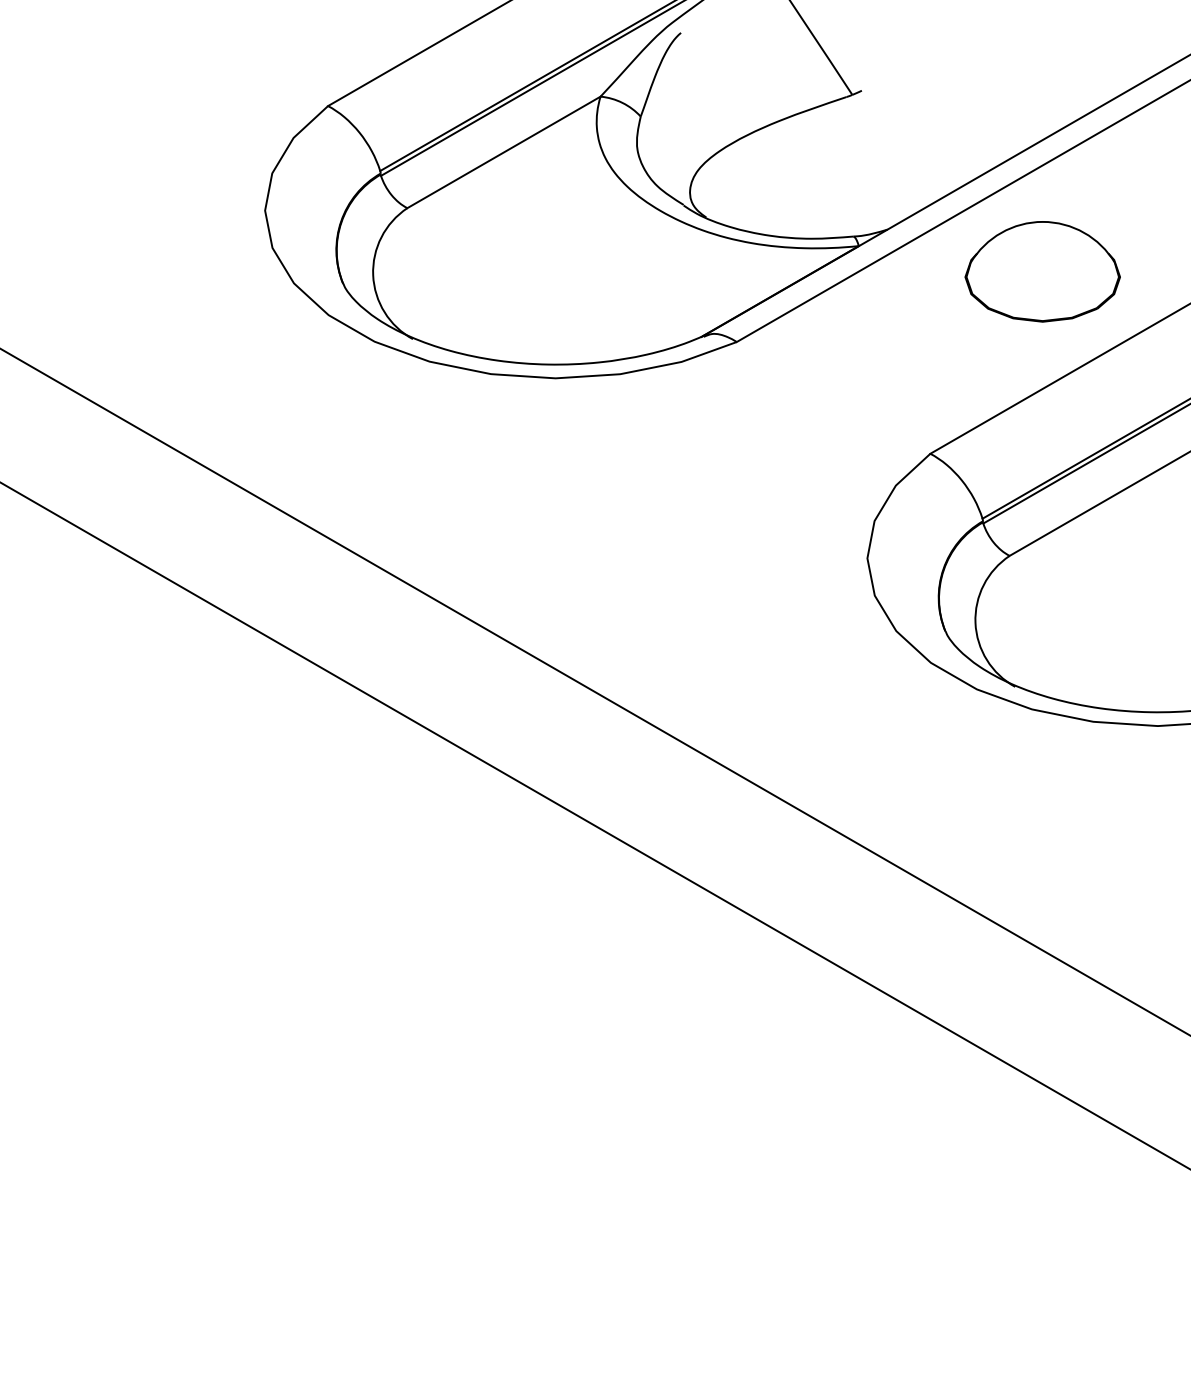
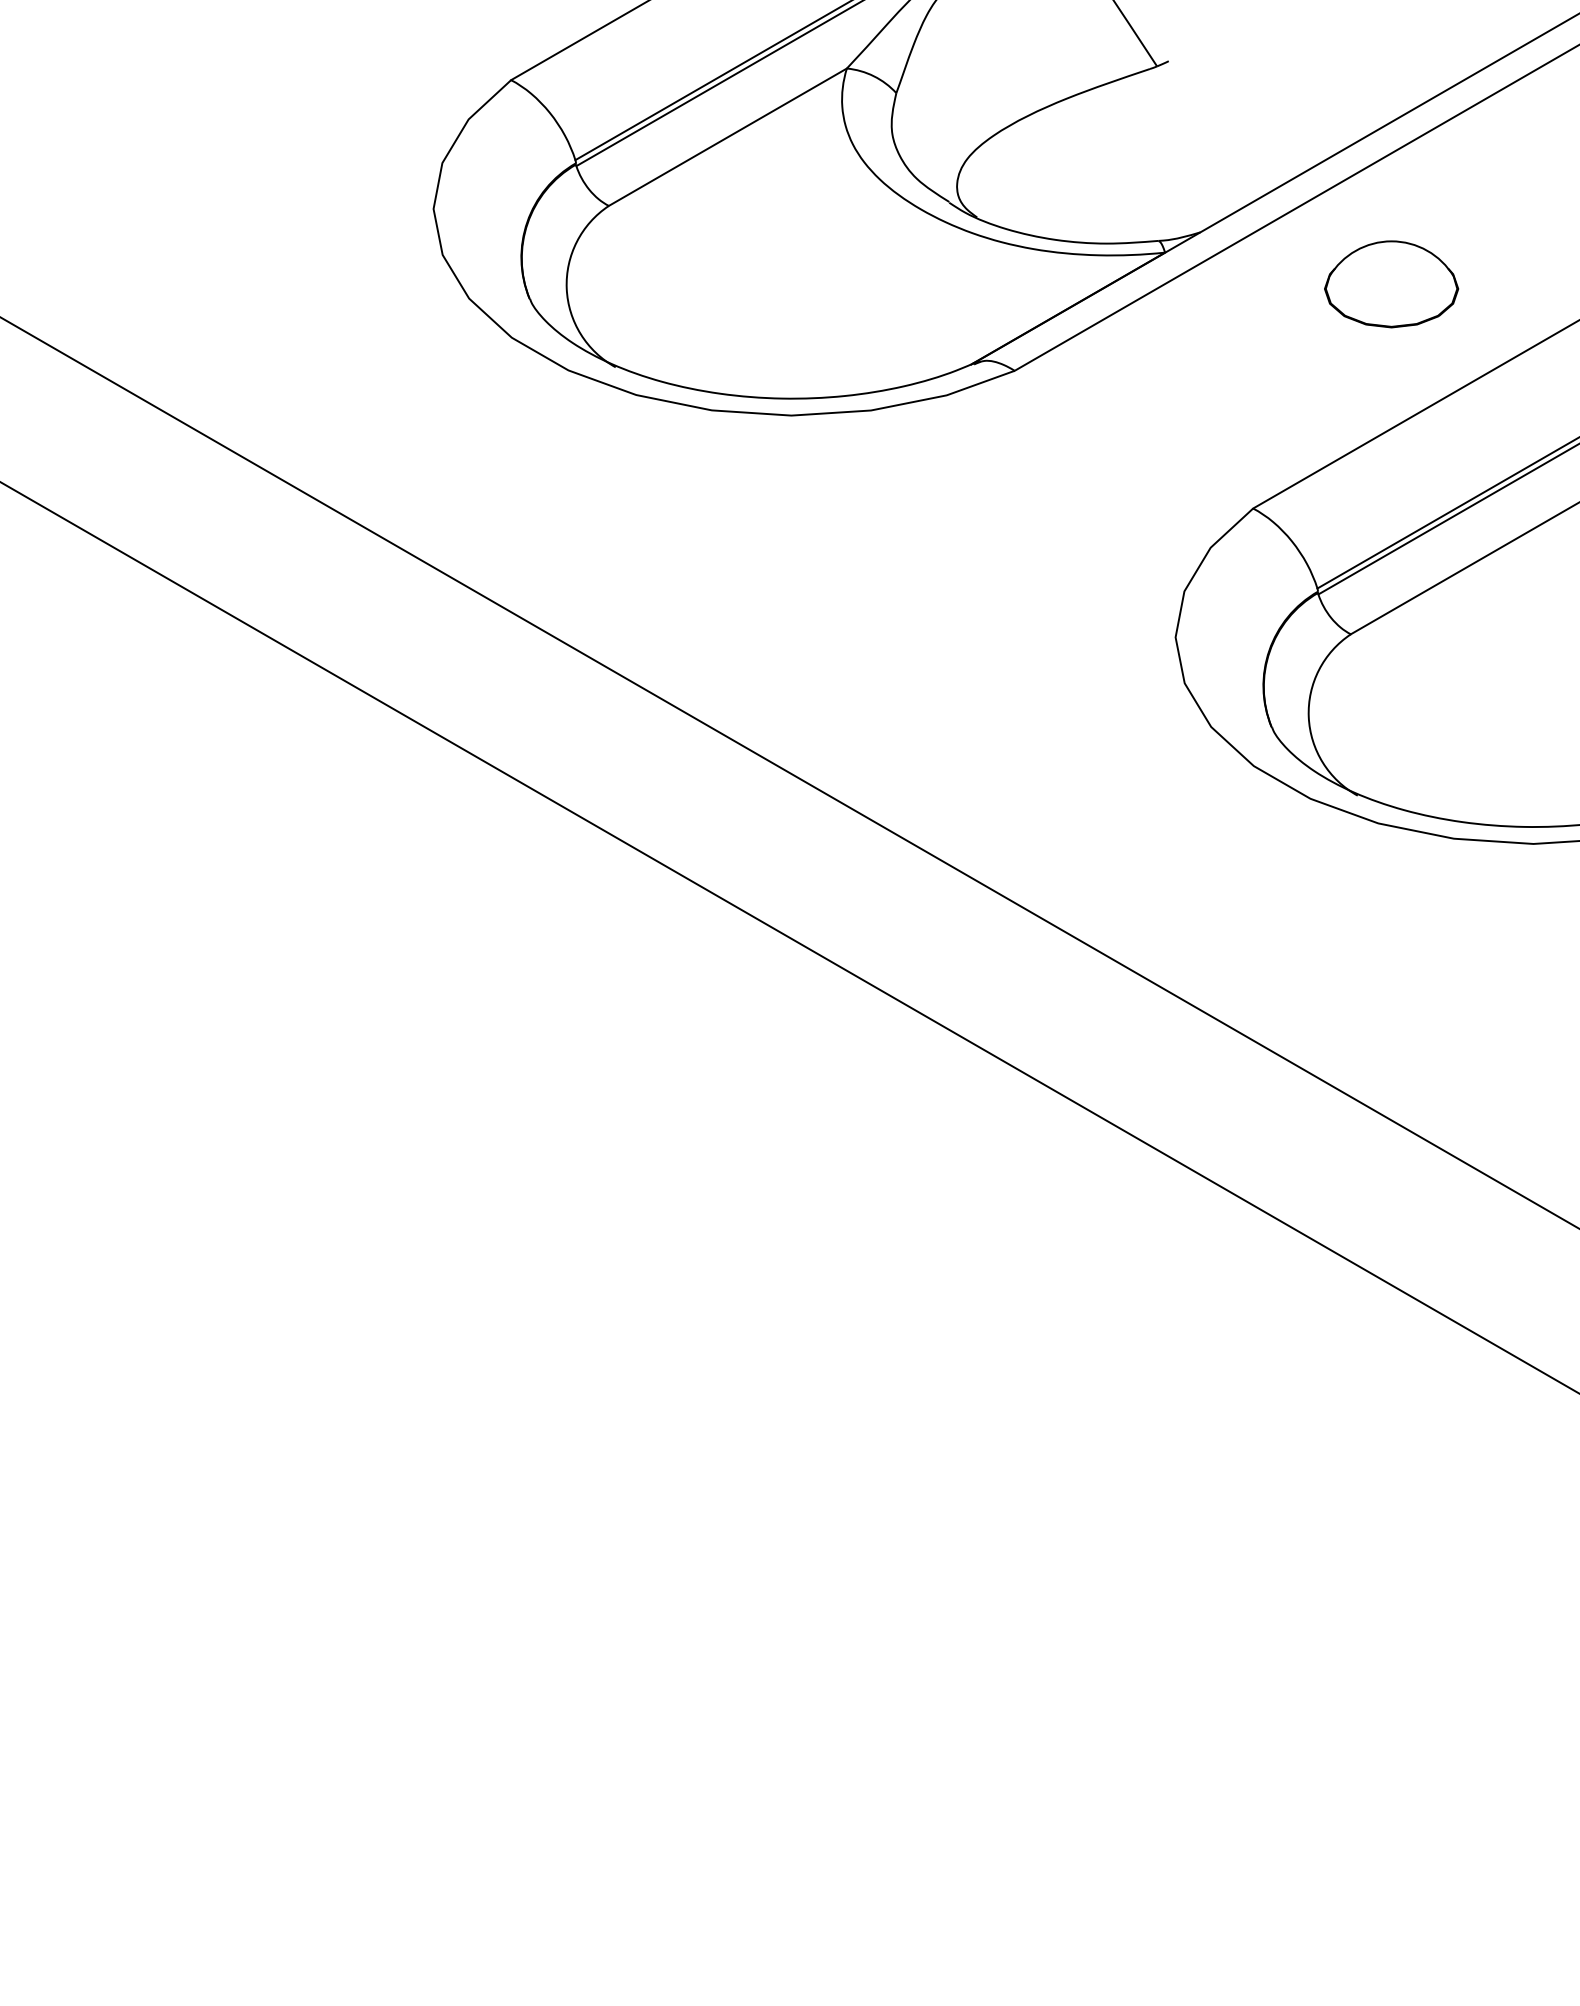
part: (1042, 271) -> (1391, 284), size x0.7

